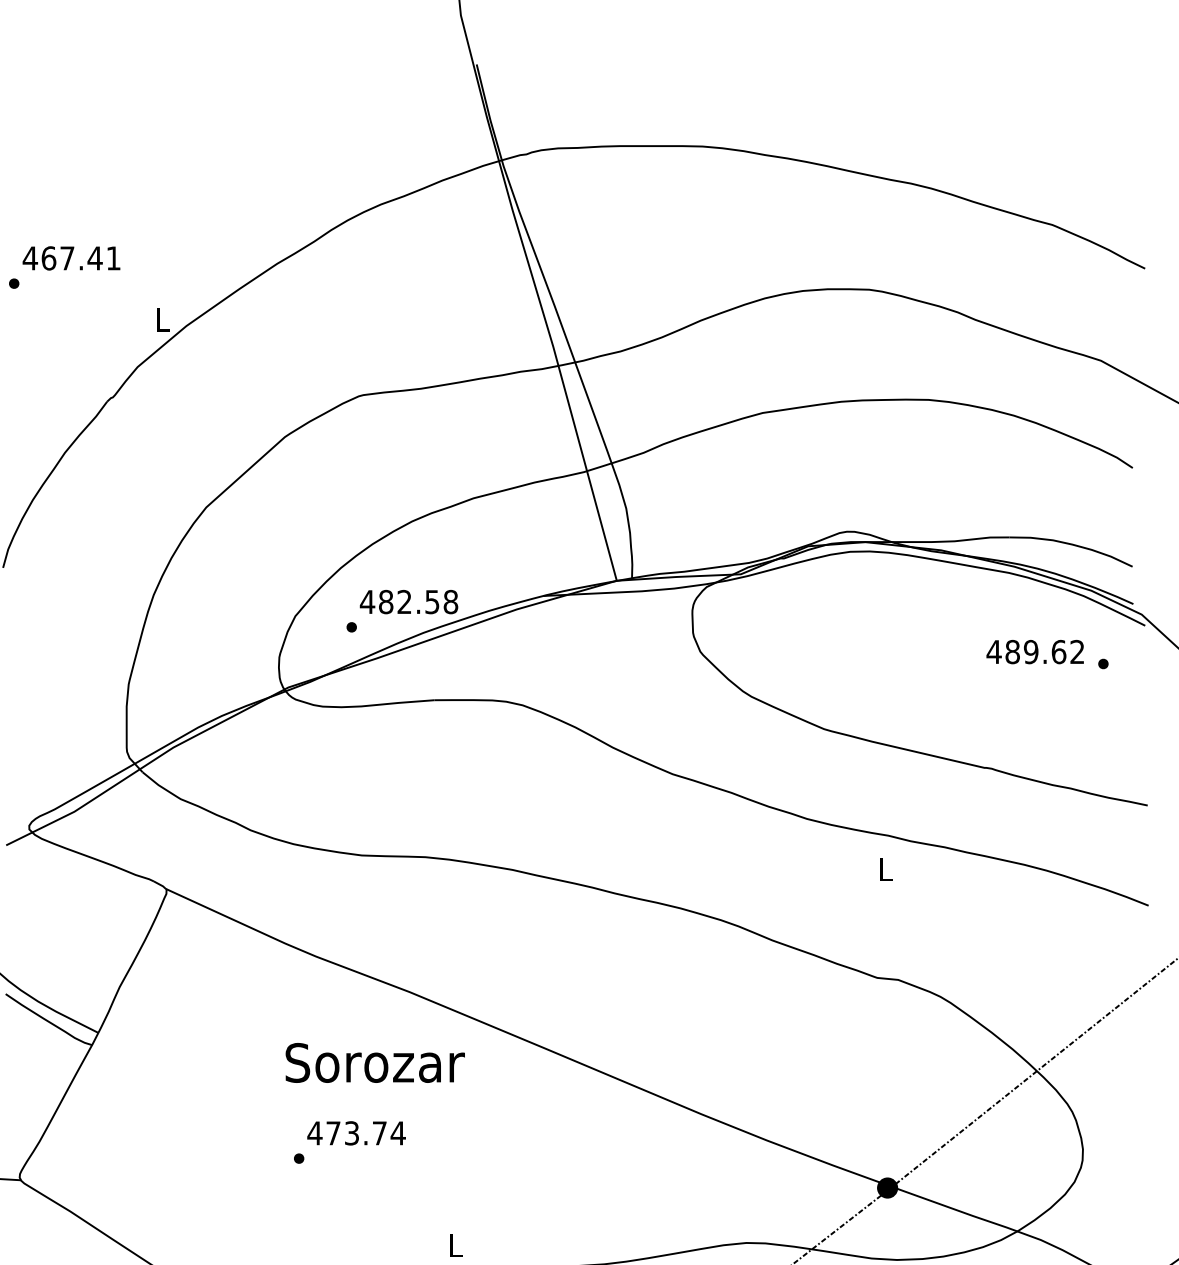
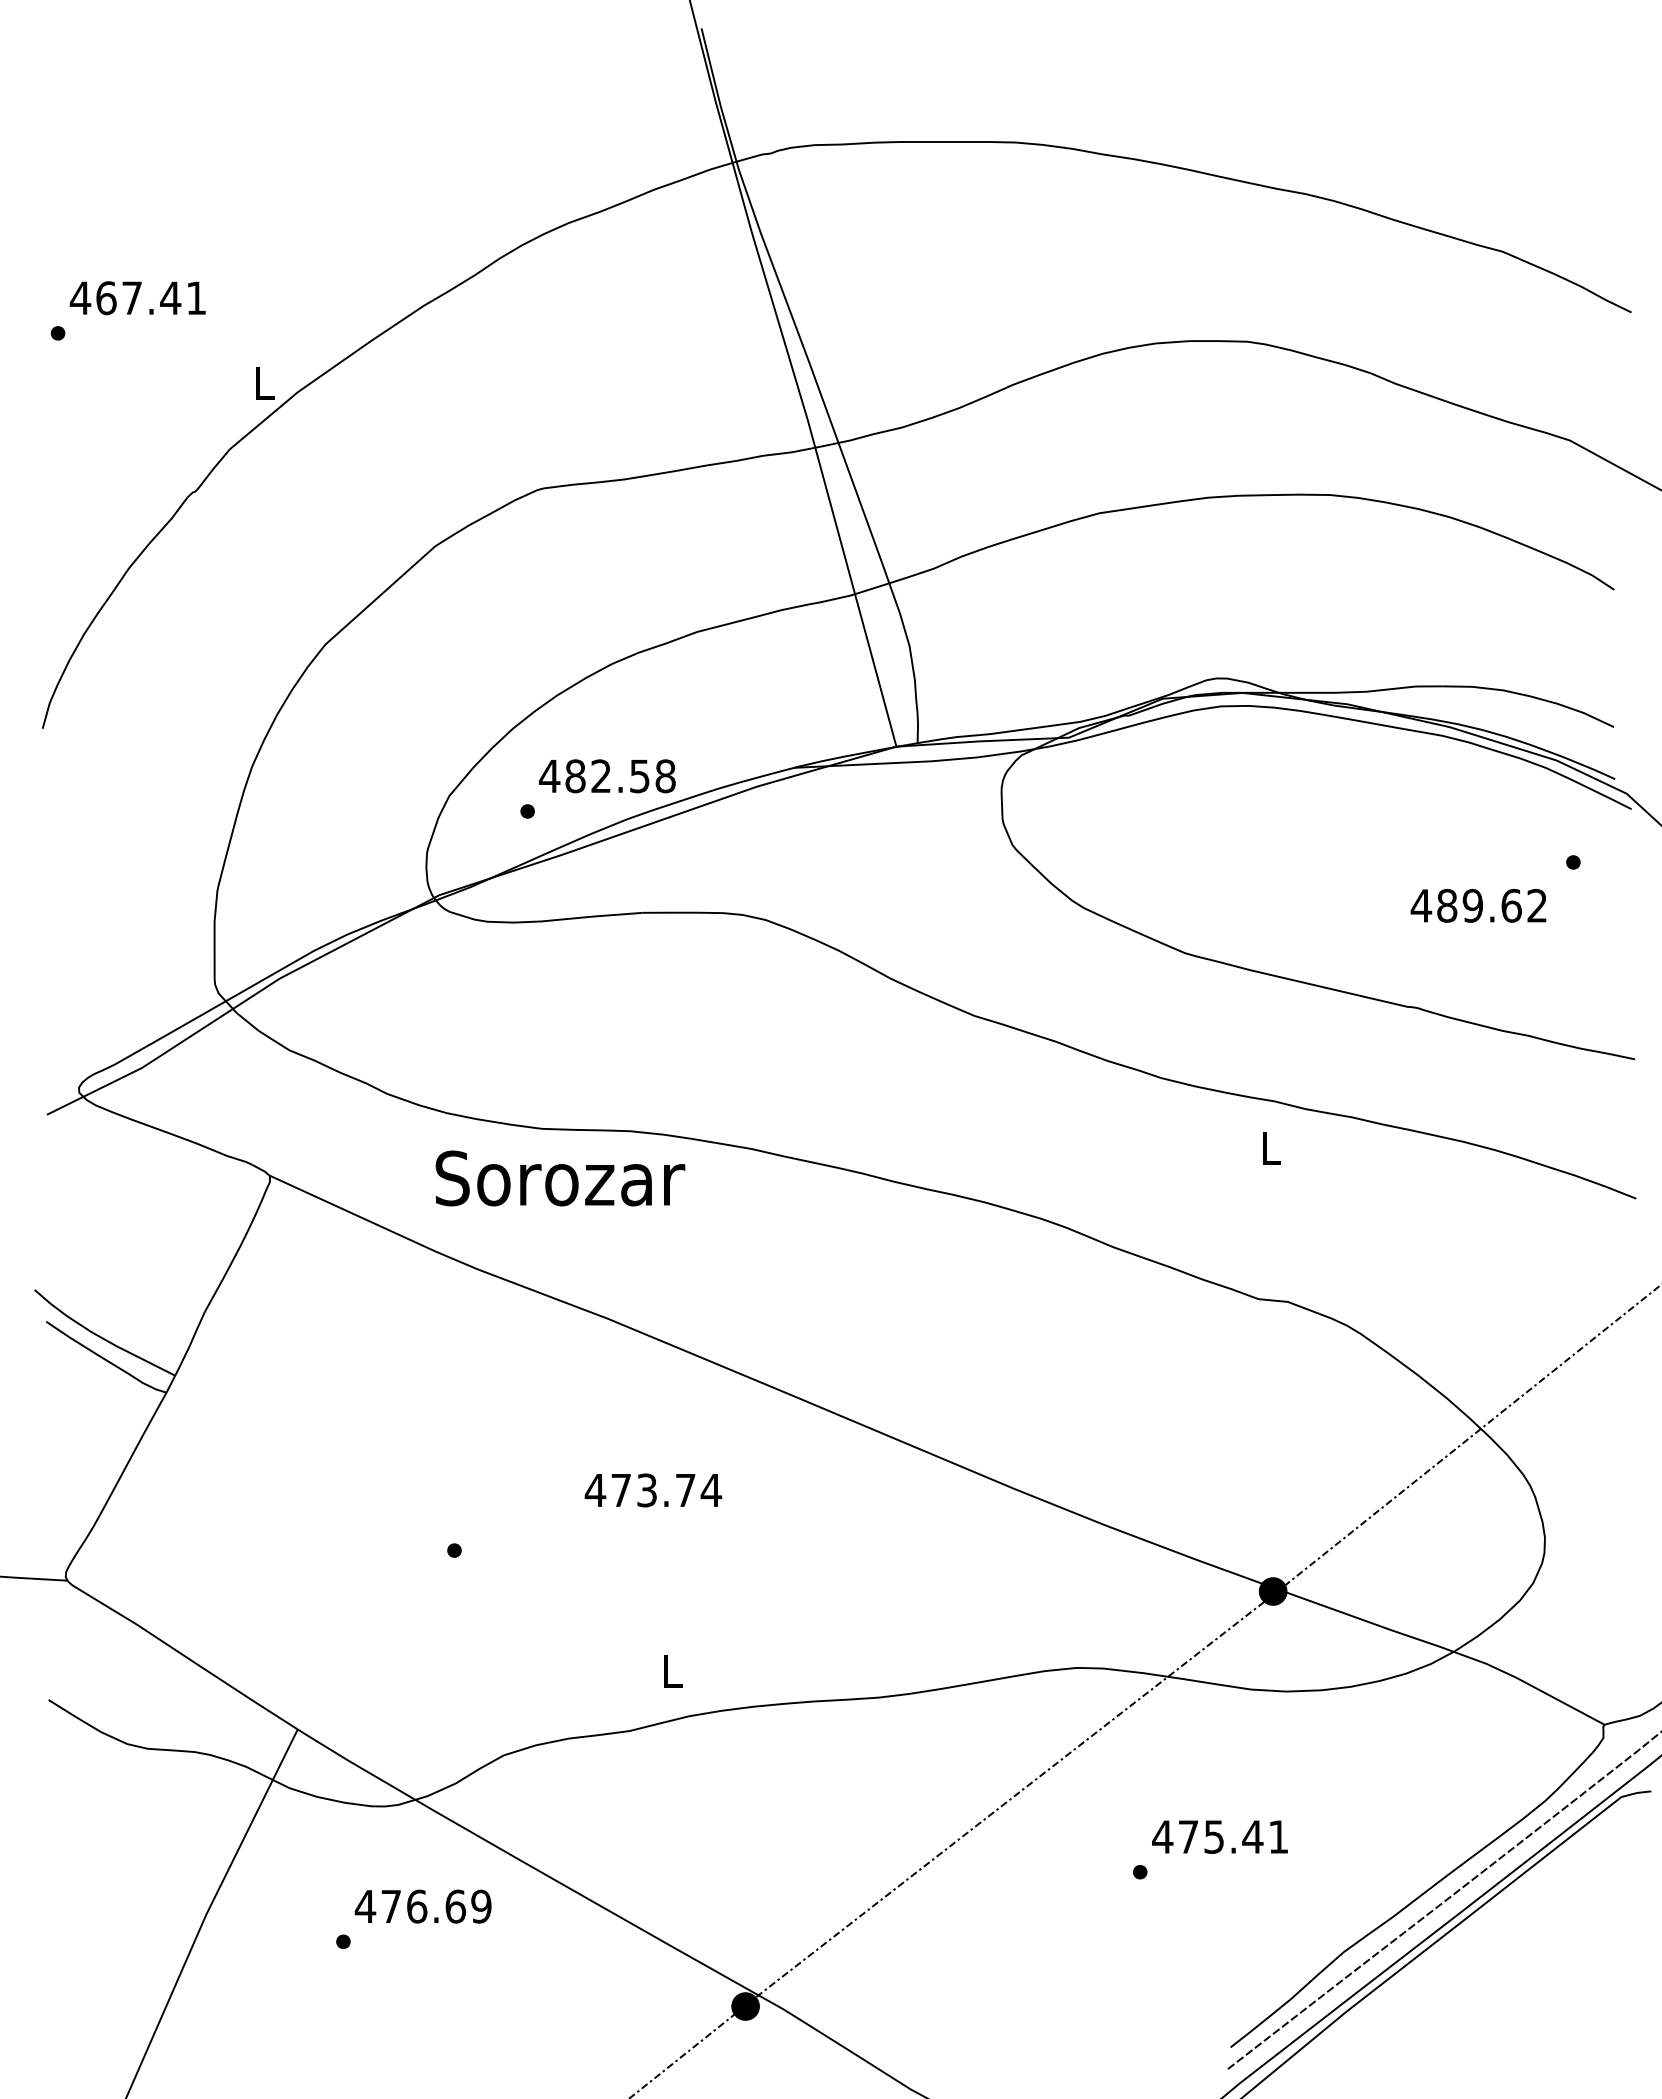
text: (1035, 651) -> (1478, 905), moved
text: (375, 1062) -> (560, 1178), moved
text: (356, 1133) -> (653, 1490), moved

